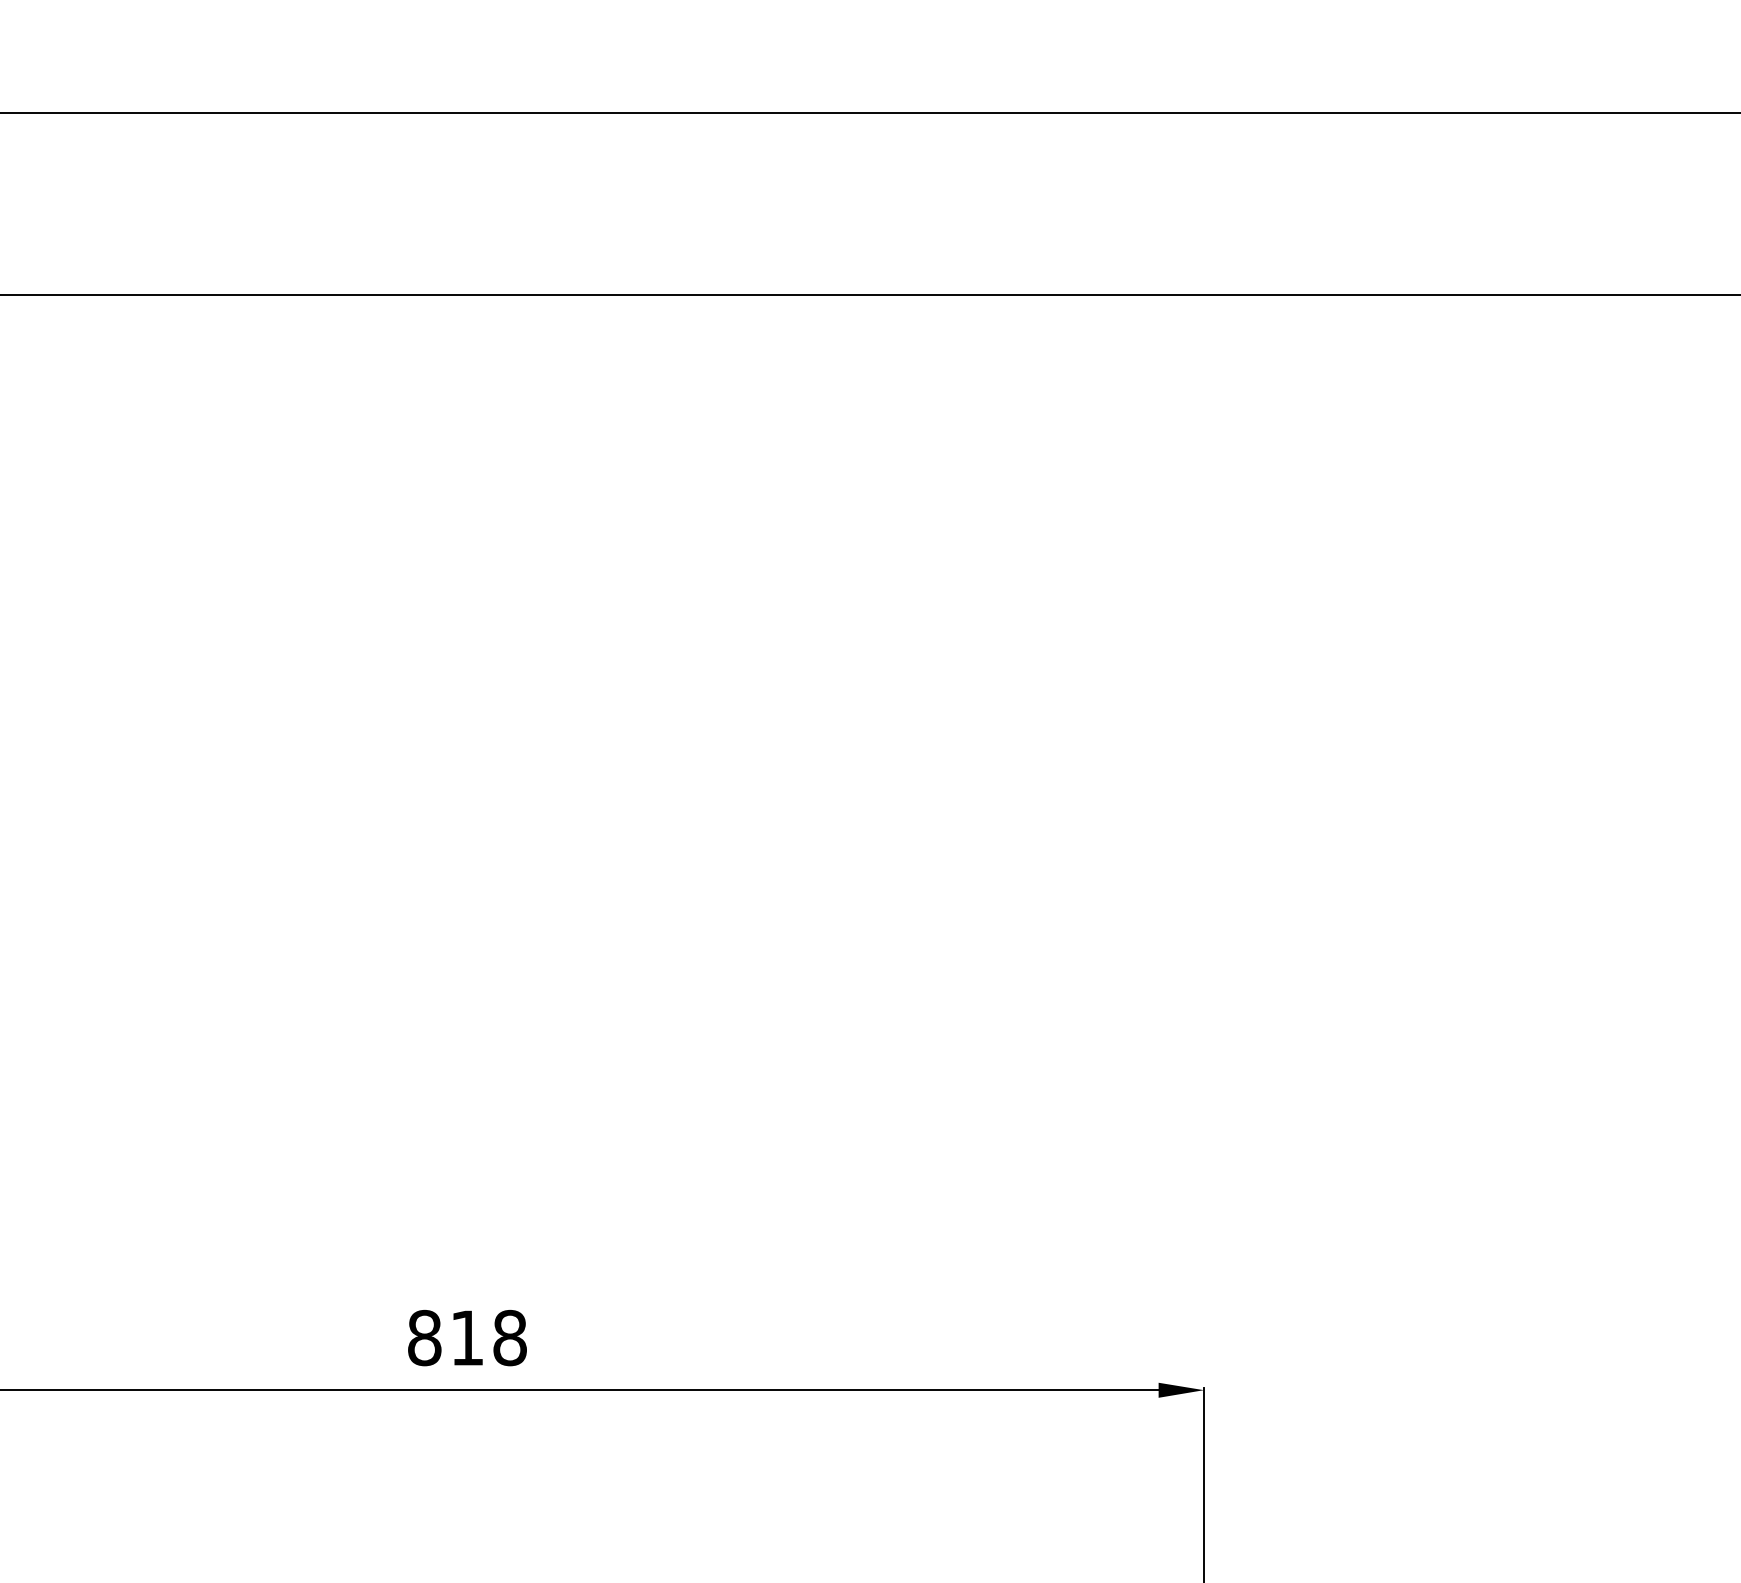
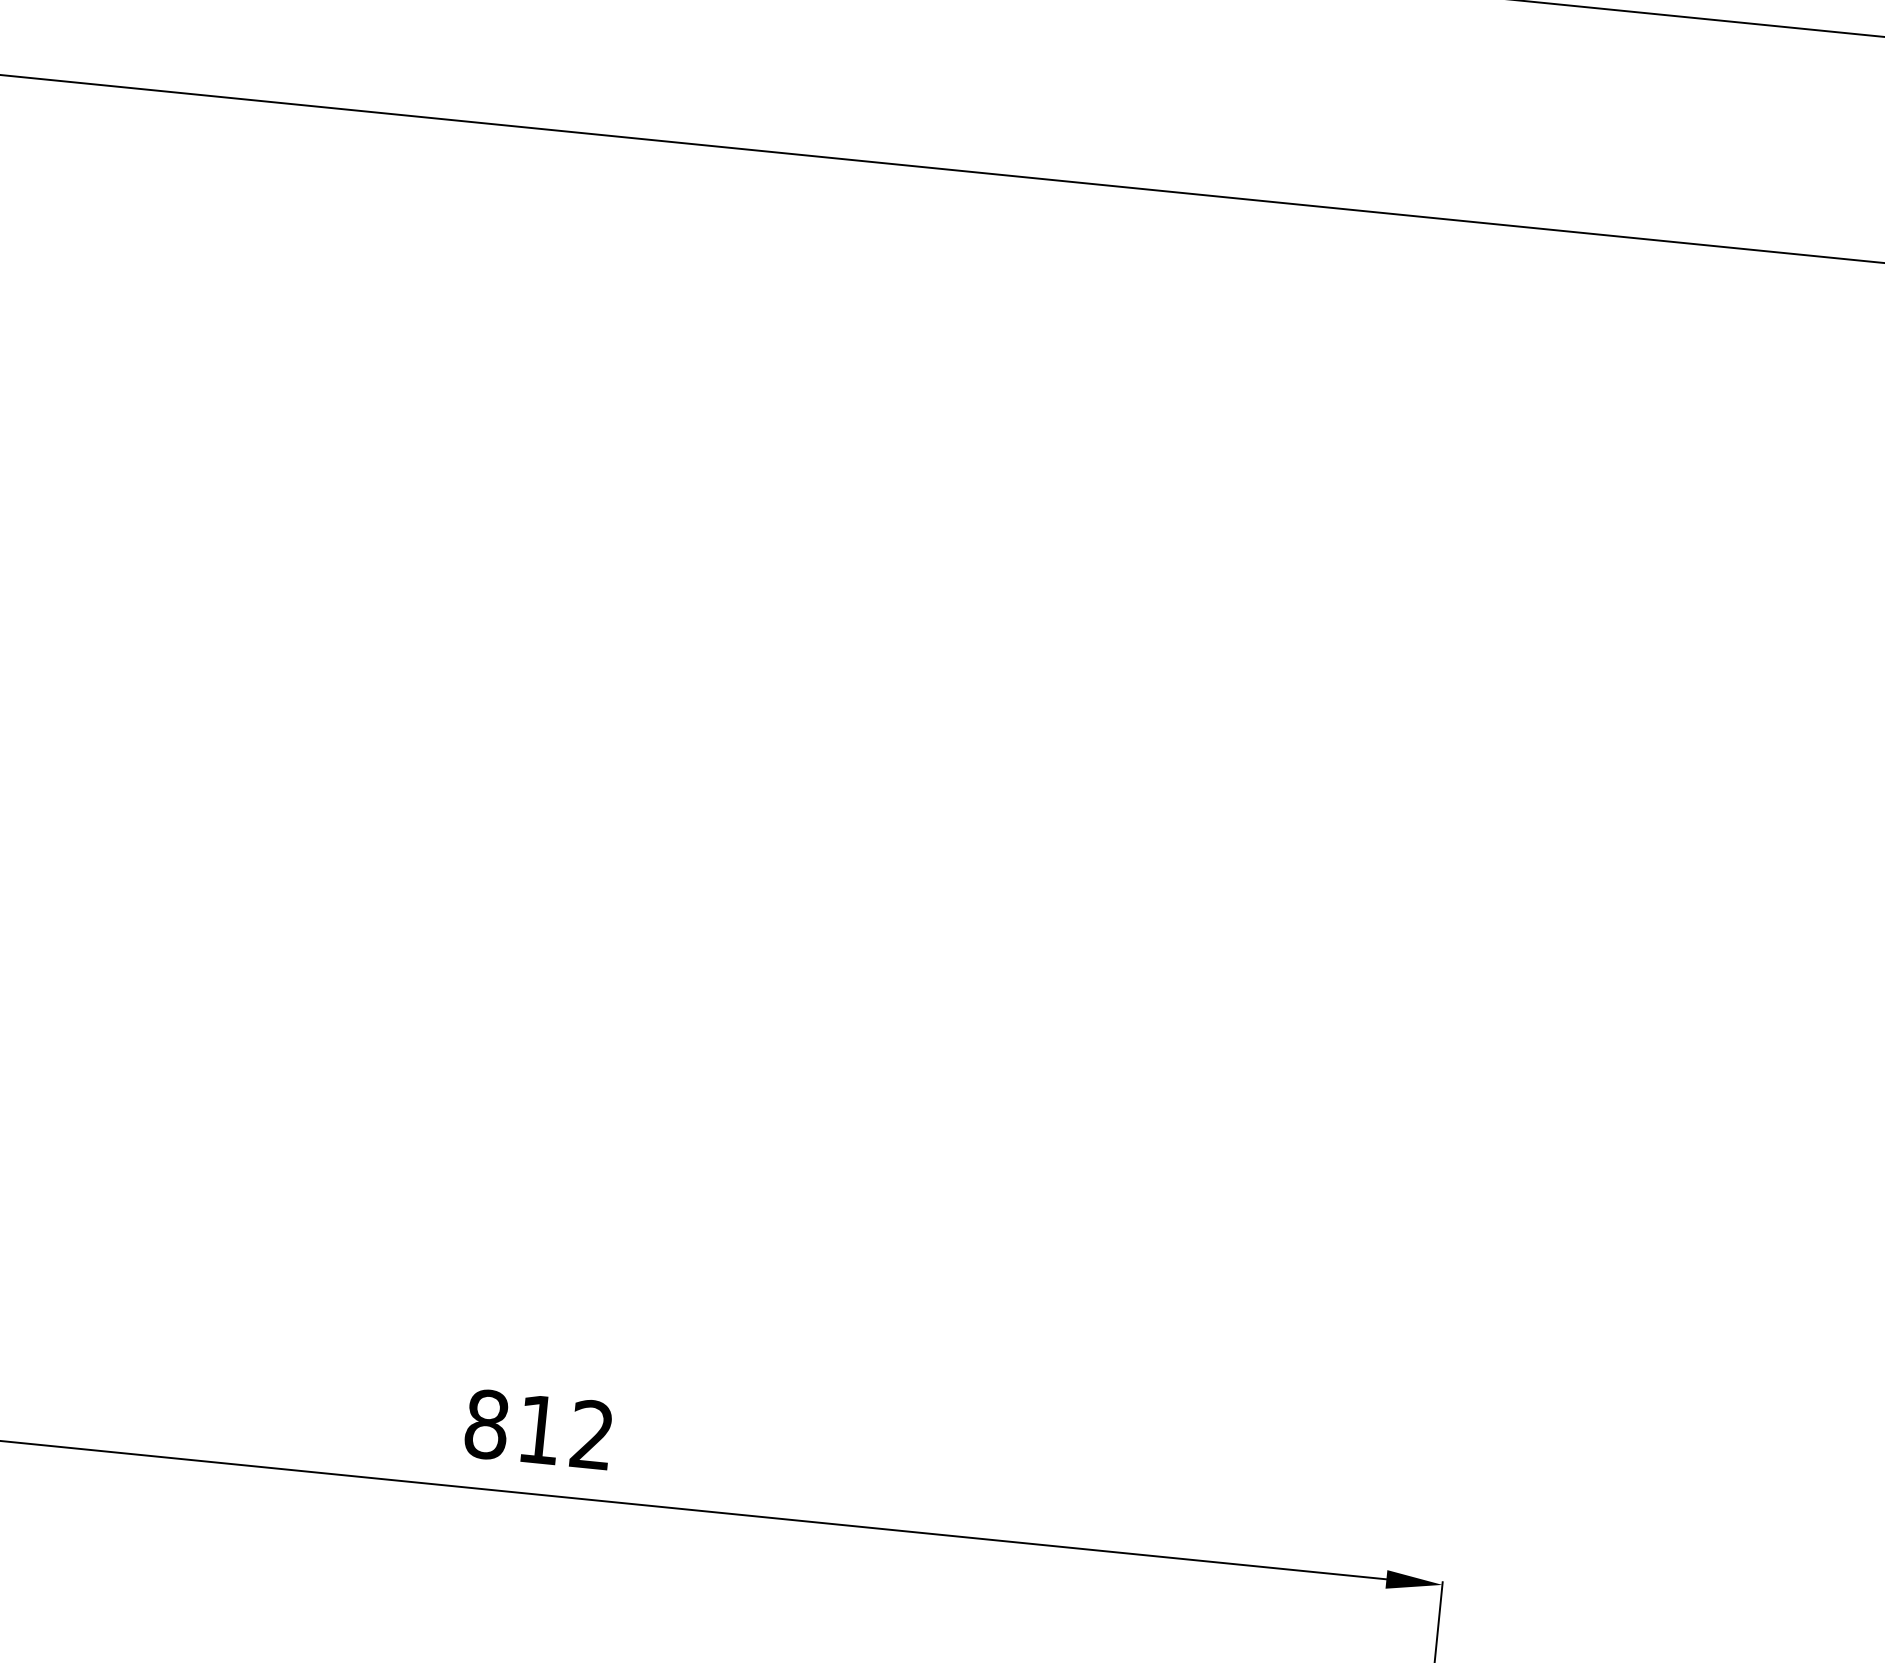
text: (509, 1337) -> (591, 1434), 818 -> 812

